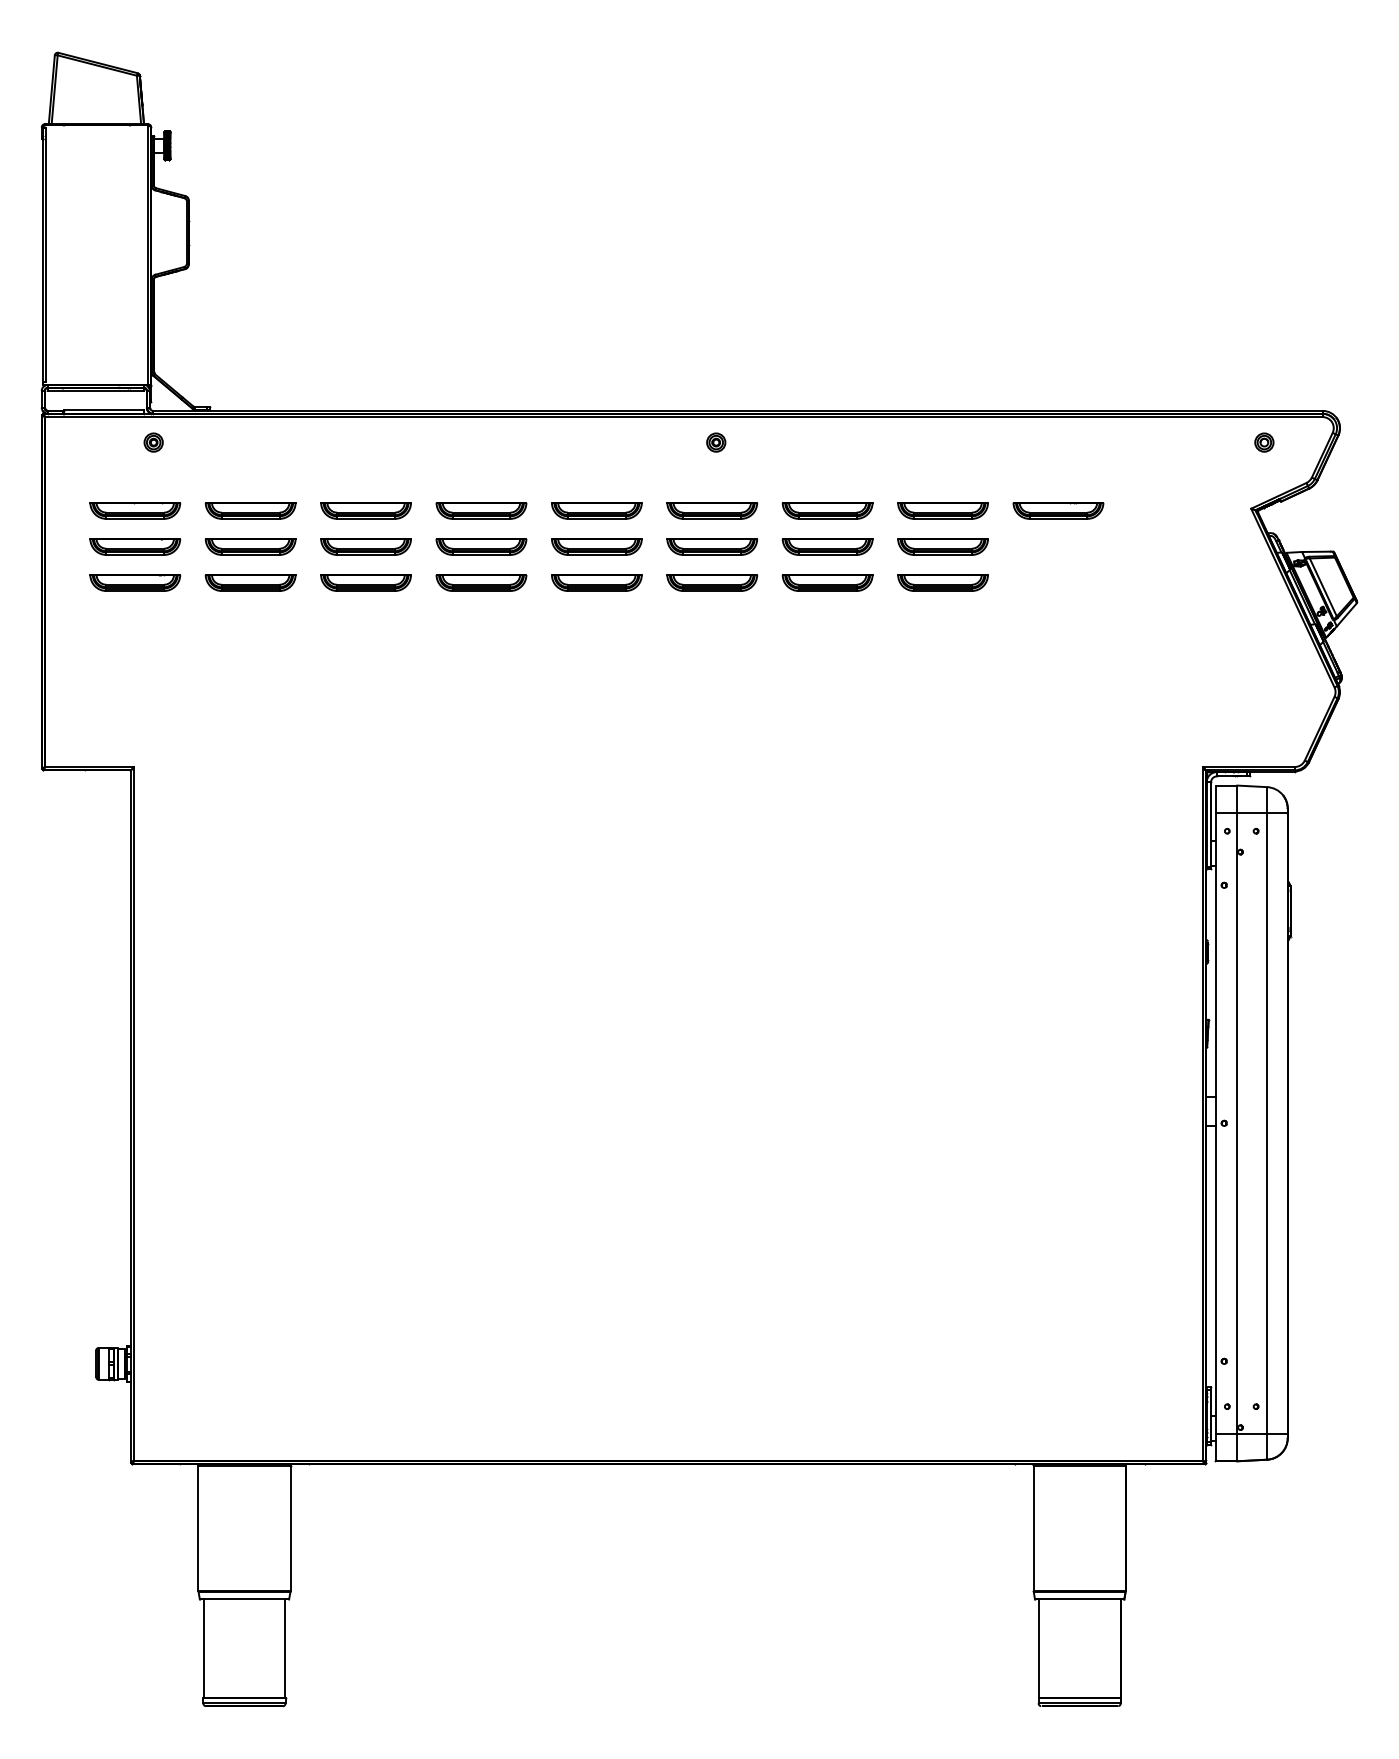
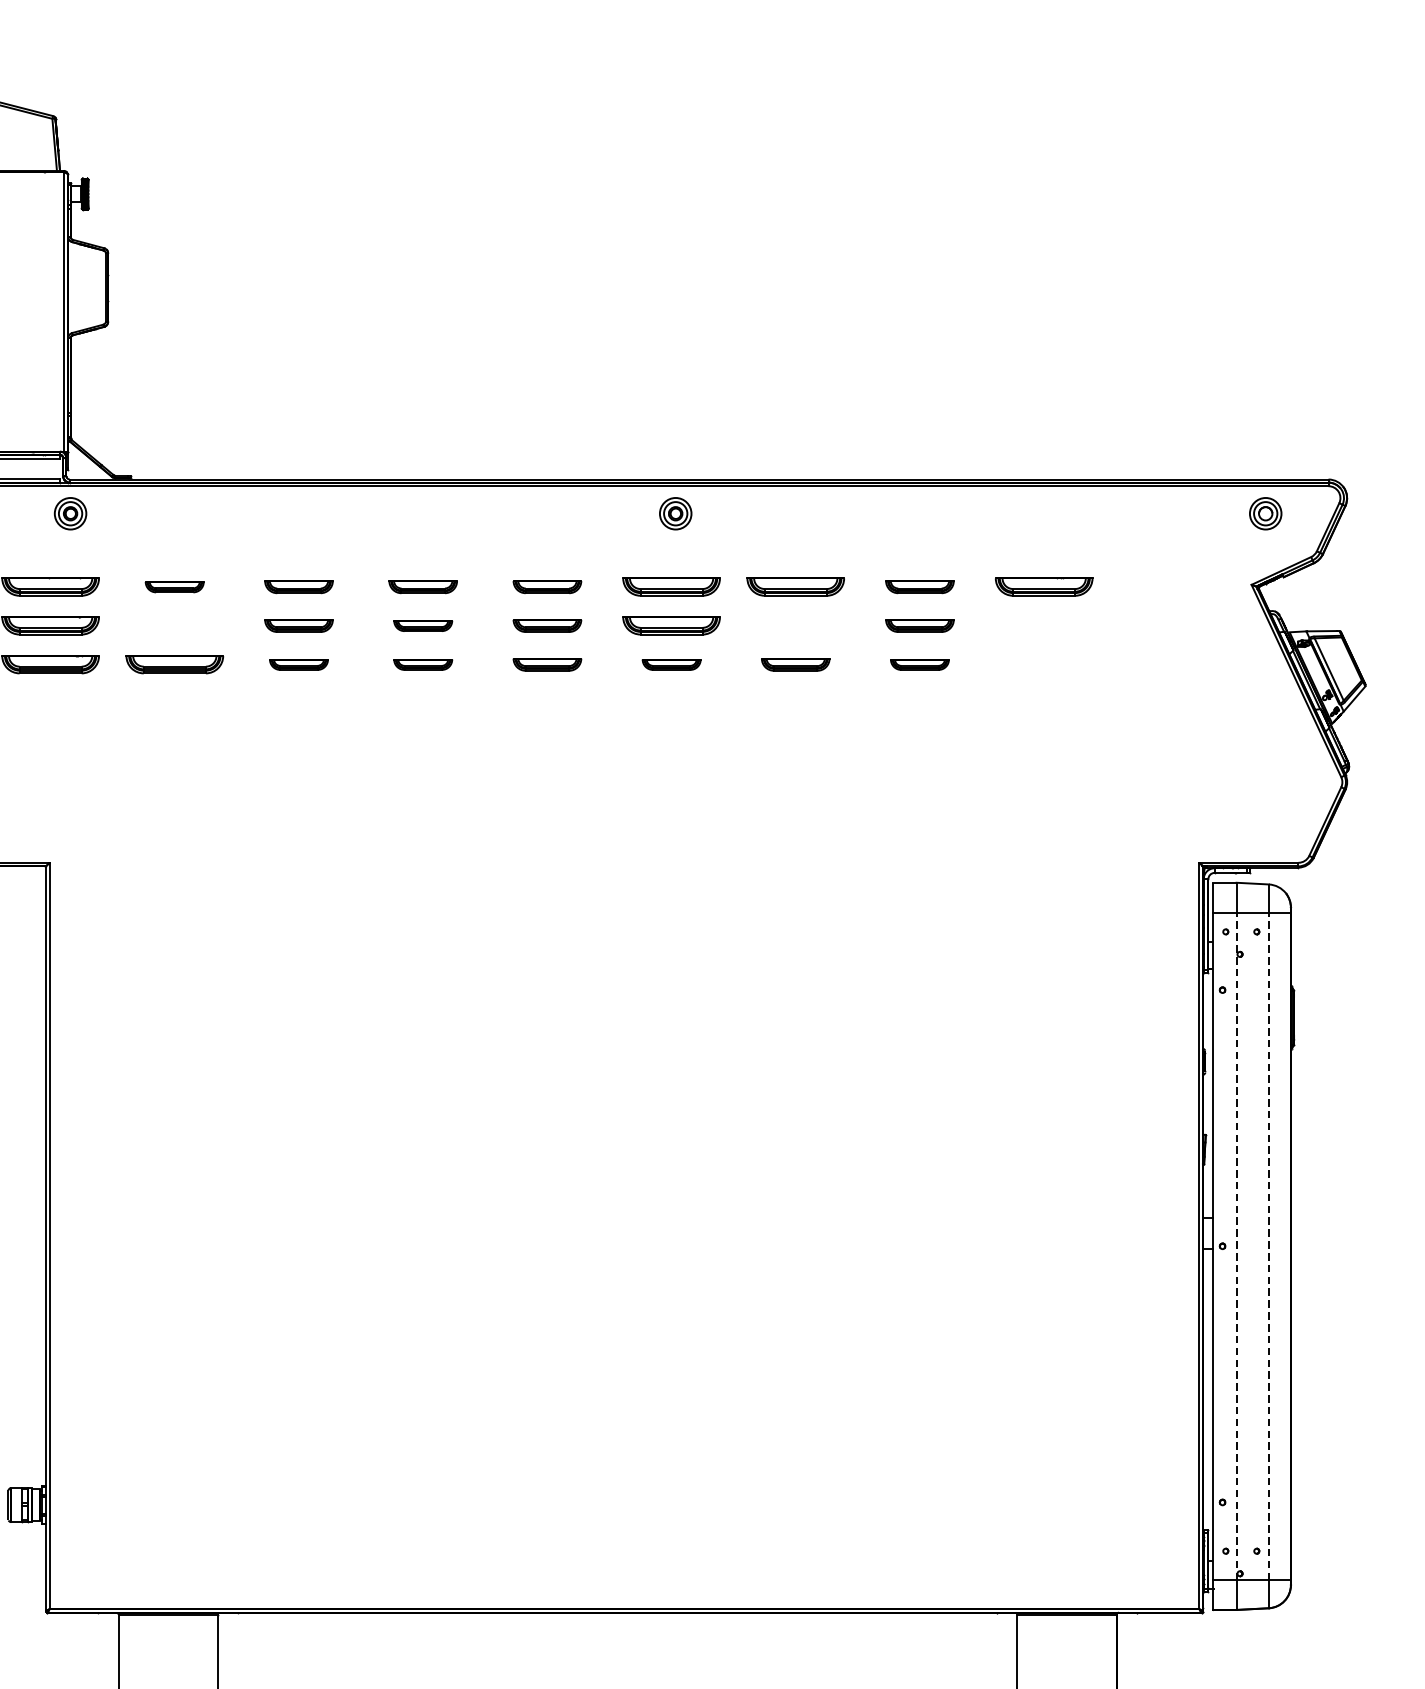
part: (153, 442) -> (70, 513), size x1.6
part: (716, 442) -> (676, 513), size x1.6
part: (1264, 442) -> (1265, 513), size x1.6
part: (250, 510) -> (174, 586), size x0.6
part: (365, 510) -> (298, 586), size x0.7
part: (481, 510) -> (423, 586), size x0.7
part: (596, 510) -> (547, 586), size x0.7
part: (942, 510) -> (919, 586), size x0.7
part: (250, 546) -> (174, 625), removed
part: (365, 546) -> (298, 625), size x0.7
part: (481, 546) -> (423, 625), size x0.6
part: (596, 546) -> (547, 625), size x0.7
part: (827, 546) -> (795, 625), removed
part: (942, 546) -> (919, 625), size x0.7
part: (365, 582) -> (298, 664), size x0.6
part: (481, 582) -> (423, 664), size x0.6
part: (596, 582) -> (547, 664), size x0.7
part: (712, 582) -> (671, 664), size x0.6
part: (827, 582) -> (795, 664), size x0.7
part: (942, 582) -> (919, 664), size x0.6
line: (1237, 1122) -> (1236, 1245), solid -> dashed
line: (1267, 1122) -> (1269, 1245), solid -> dashed

